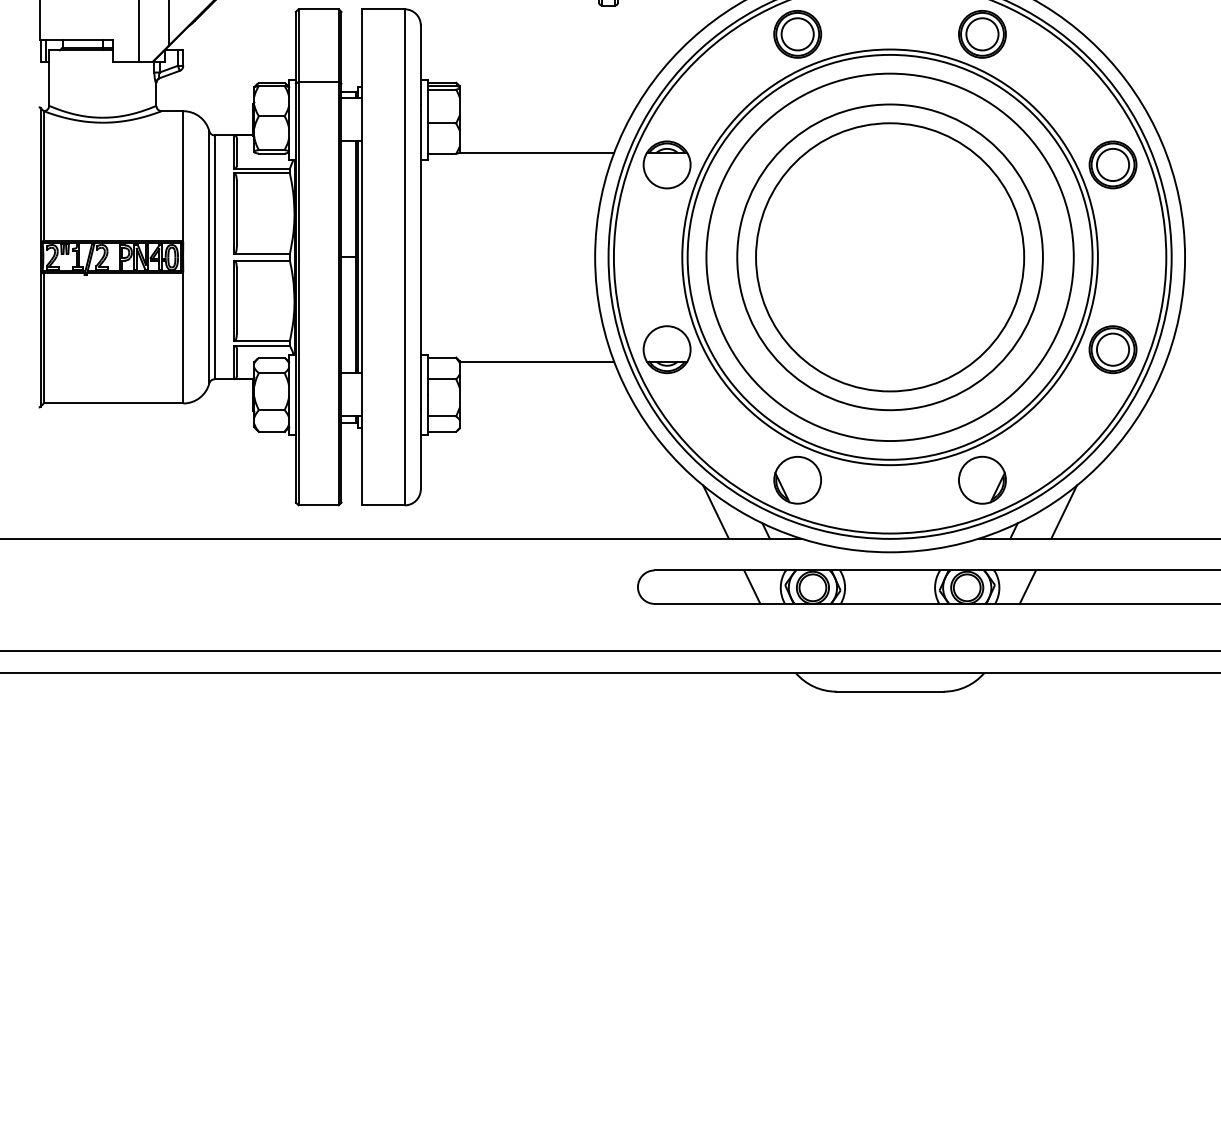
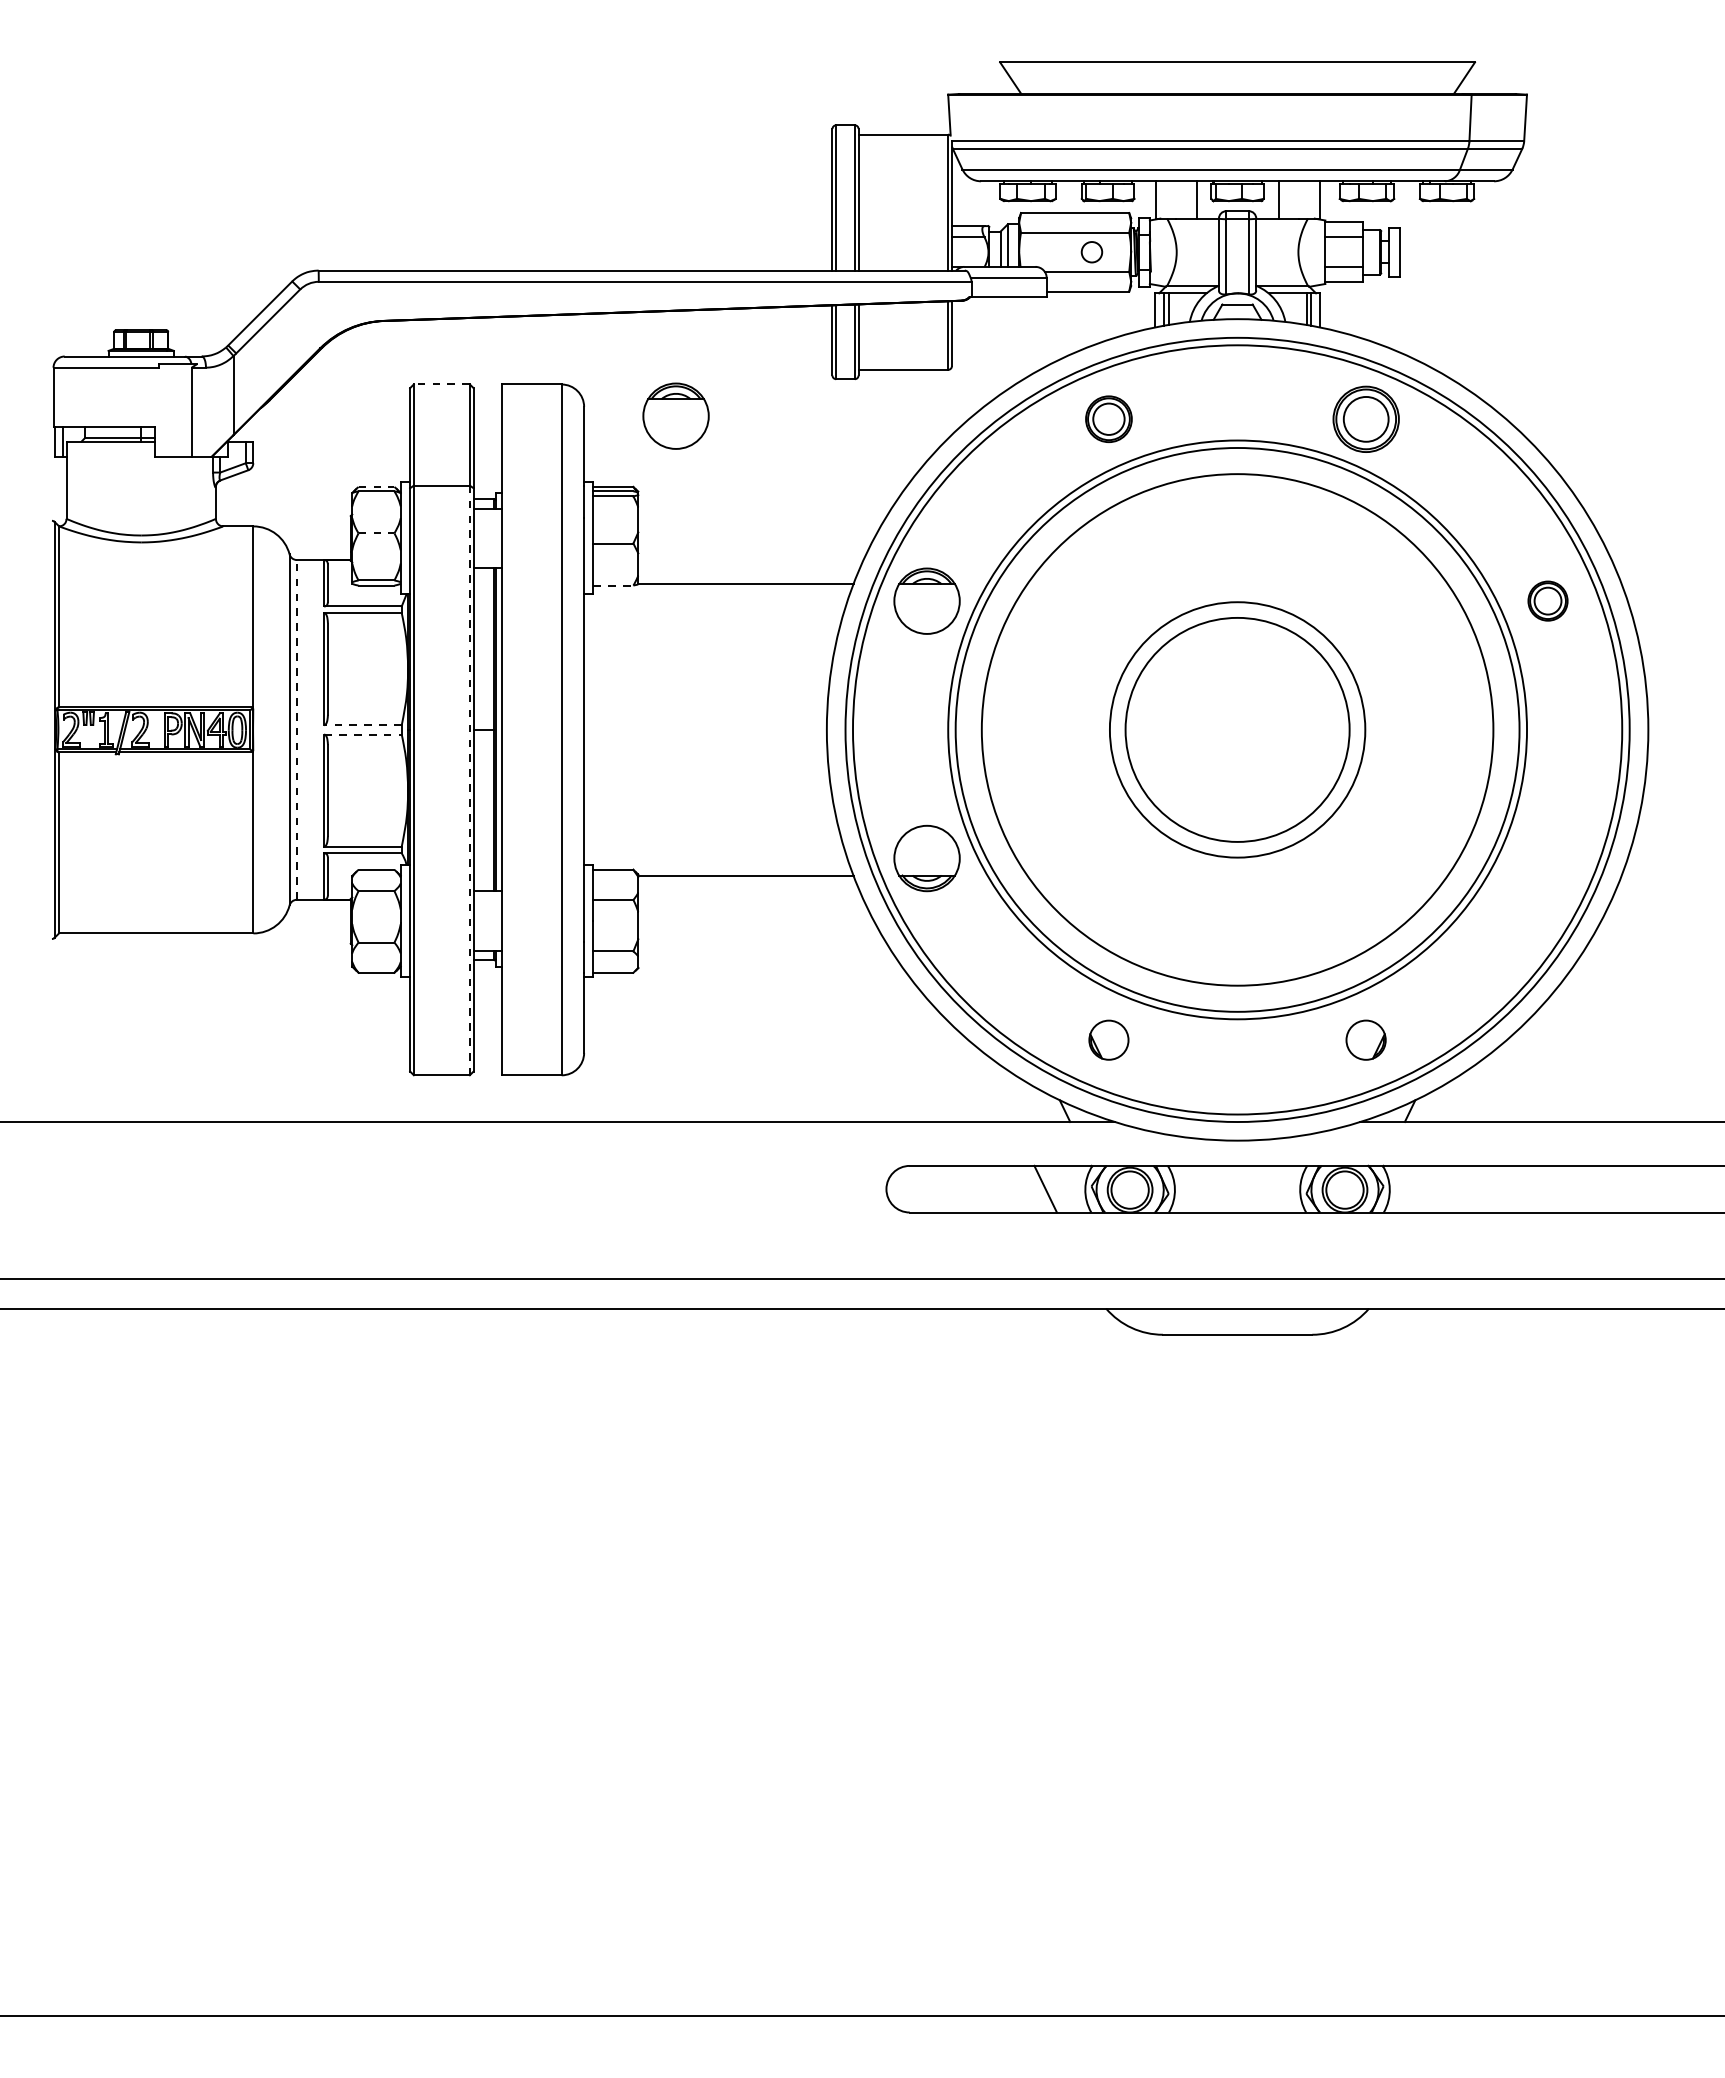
line: (318, 9) -> (441, 384), solid -> dashed
part: (486, 31) -> (675, 415), added
part: (797, 33) -> (1108, 418), size x0.7
line: (271, 82) -> (376, 486), solid -> dashed
line: (271, 116) -> (376, 533), solid -> dashed
line: (441, 153) -> (613, 585), solid -> dashed
part: (1112, 164) -> (1547, 600), size x0.6
line: (262, 254) -> (363, 725), solid -> dashed
line: (214, 257) -> (296, 729), solid -> dashed
circle: (890, 257) -> (1237, 729), size x0.6
circle: (890, 257) -> (1237, 729), size x0.6
line: (262, 260) -> (363, 734), solid -> dashed
line: (338, 293) -> (469, 780), solid -> dashed
part: (1112, 349) -> (1547, 858), removed
part: (797, 479) -> (1108, 1039), size x0.6
part: (981, 479) -> (1365, 1039), size x0.6
line: (716, 511) -> (995, 1084), removed
line: (1063, 511) -> (1479, 1084), removed
line: (1027, 586) -> (1429, 1188), removed

